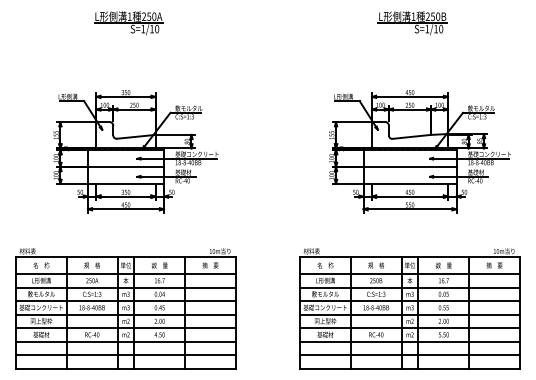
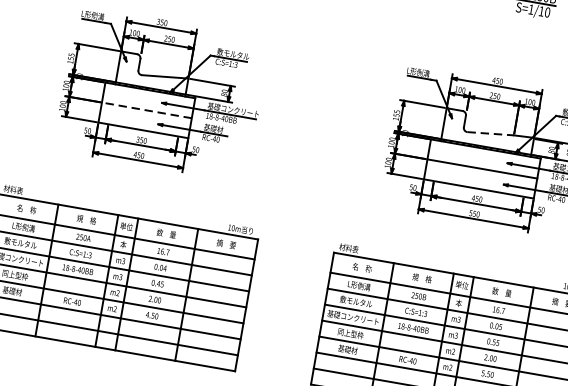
line: (412, 136) -> (491, 133), solid -> dashed
line: (125, 167) -> (146, 110), solid -> dashed

